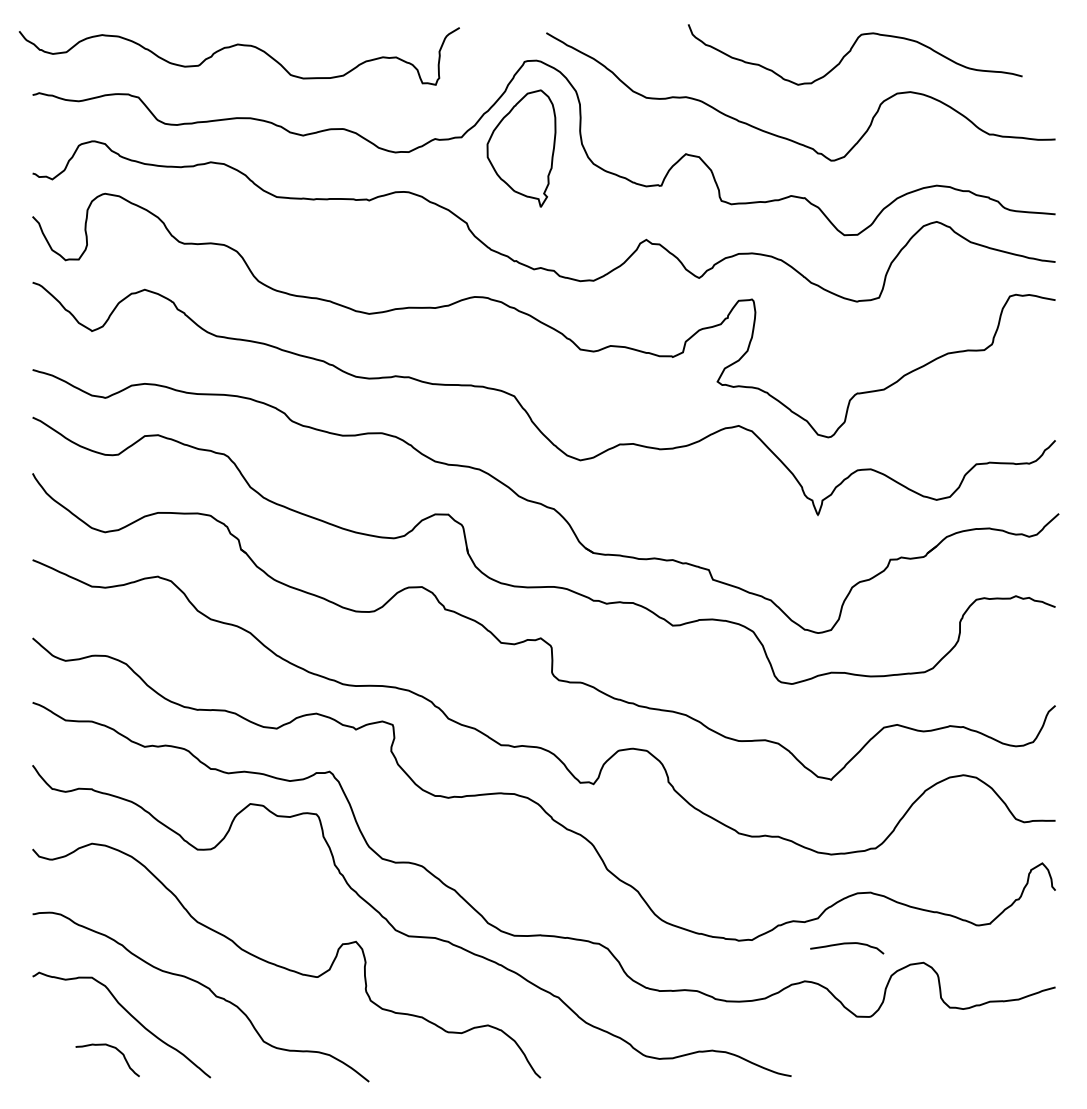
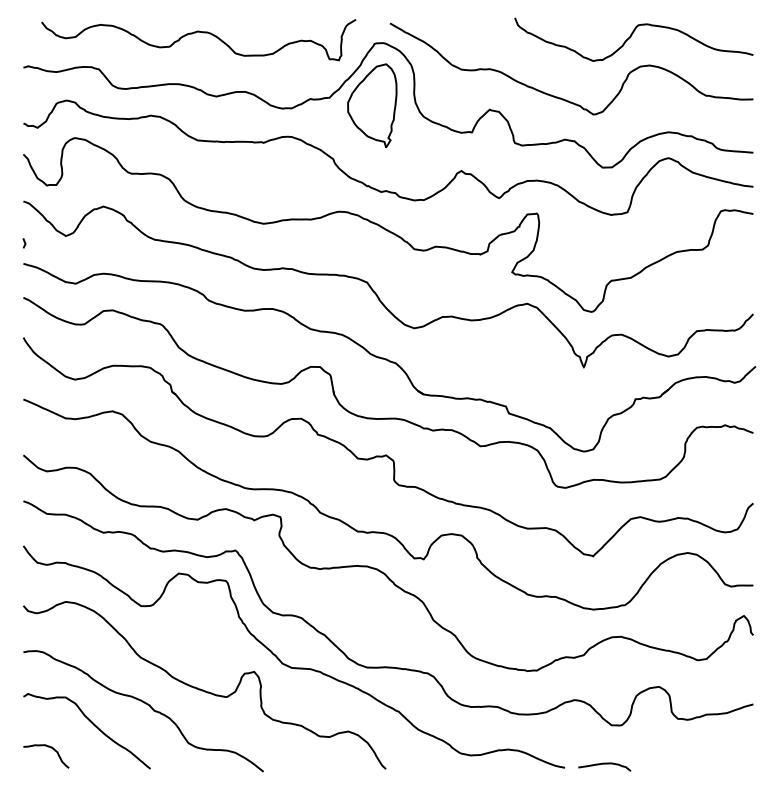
curve: (235, 46) -> (196, 32), moved
curve: (851, 50) -> (631, 36), moved
line: (33, 340) -> (24, 242), added
curve: (847, 944) -> (604, 764), moved
curve: (110, 1047) -> (48, 747), moved

